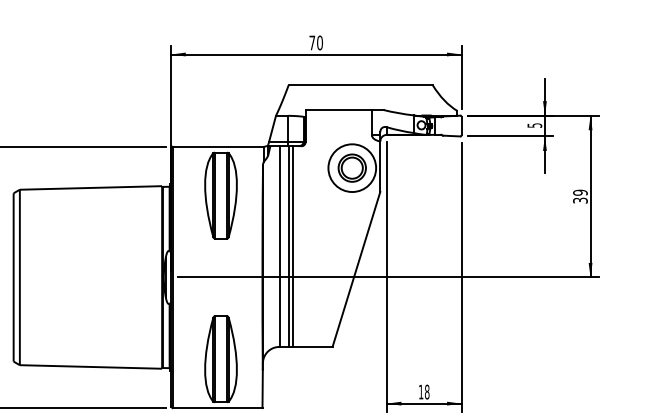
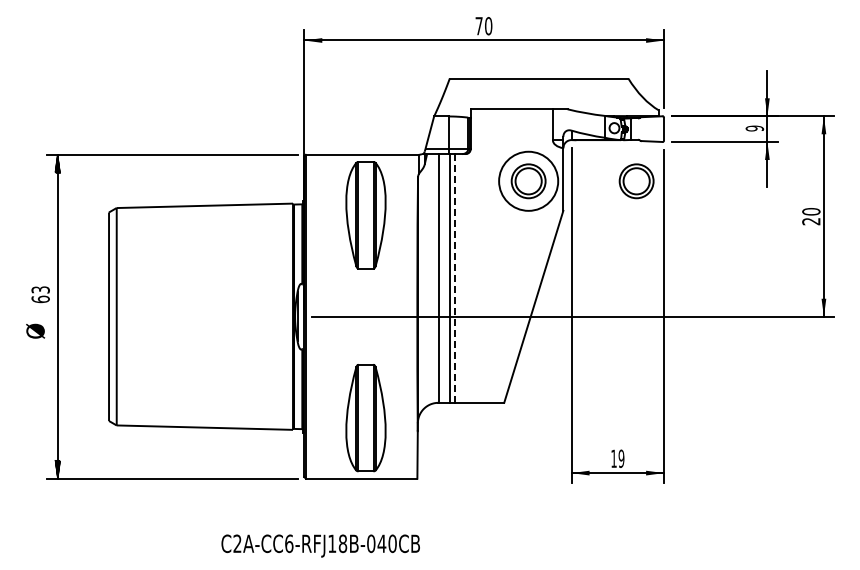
text: (534, 125) -> (754, 128), 5 -> 9
part: (439, 168) -> (636, 181), added
text: (580, 196) -> (811, 216), 39 -> 20
line: (293, 245) -> (455, 277), solid -> dashed
text: (427, 391) -> (621, 458), 18 -> 19

